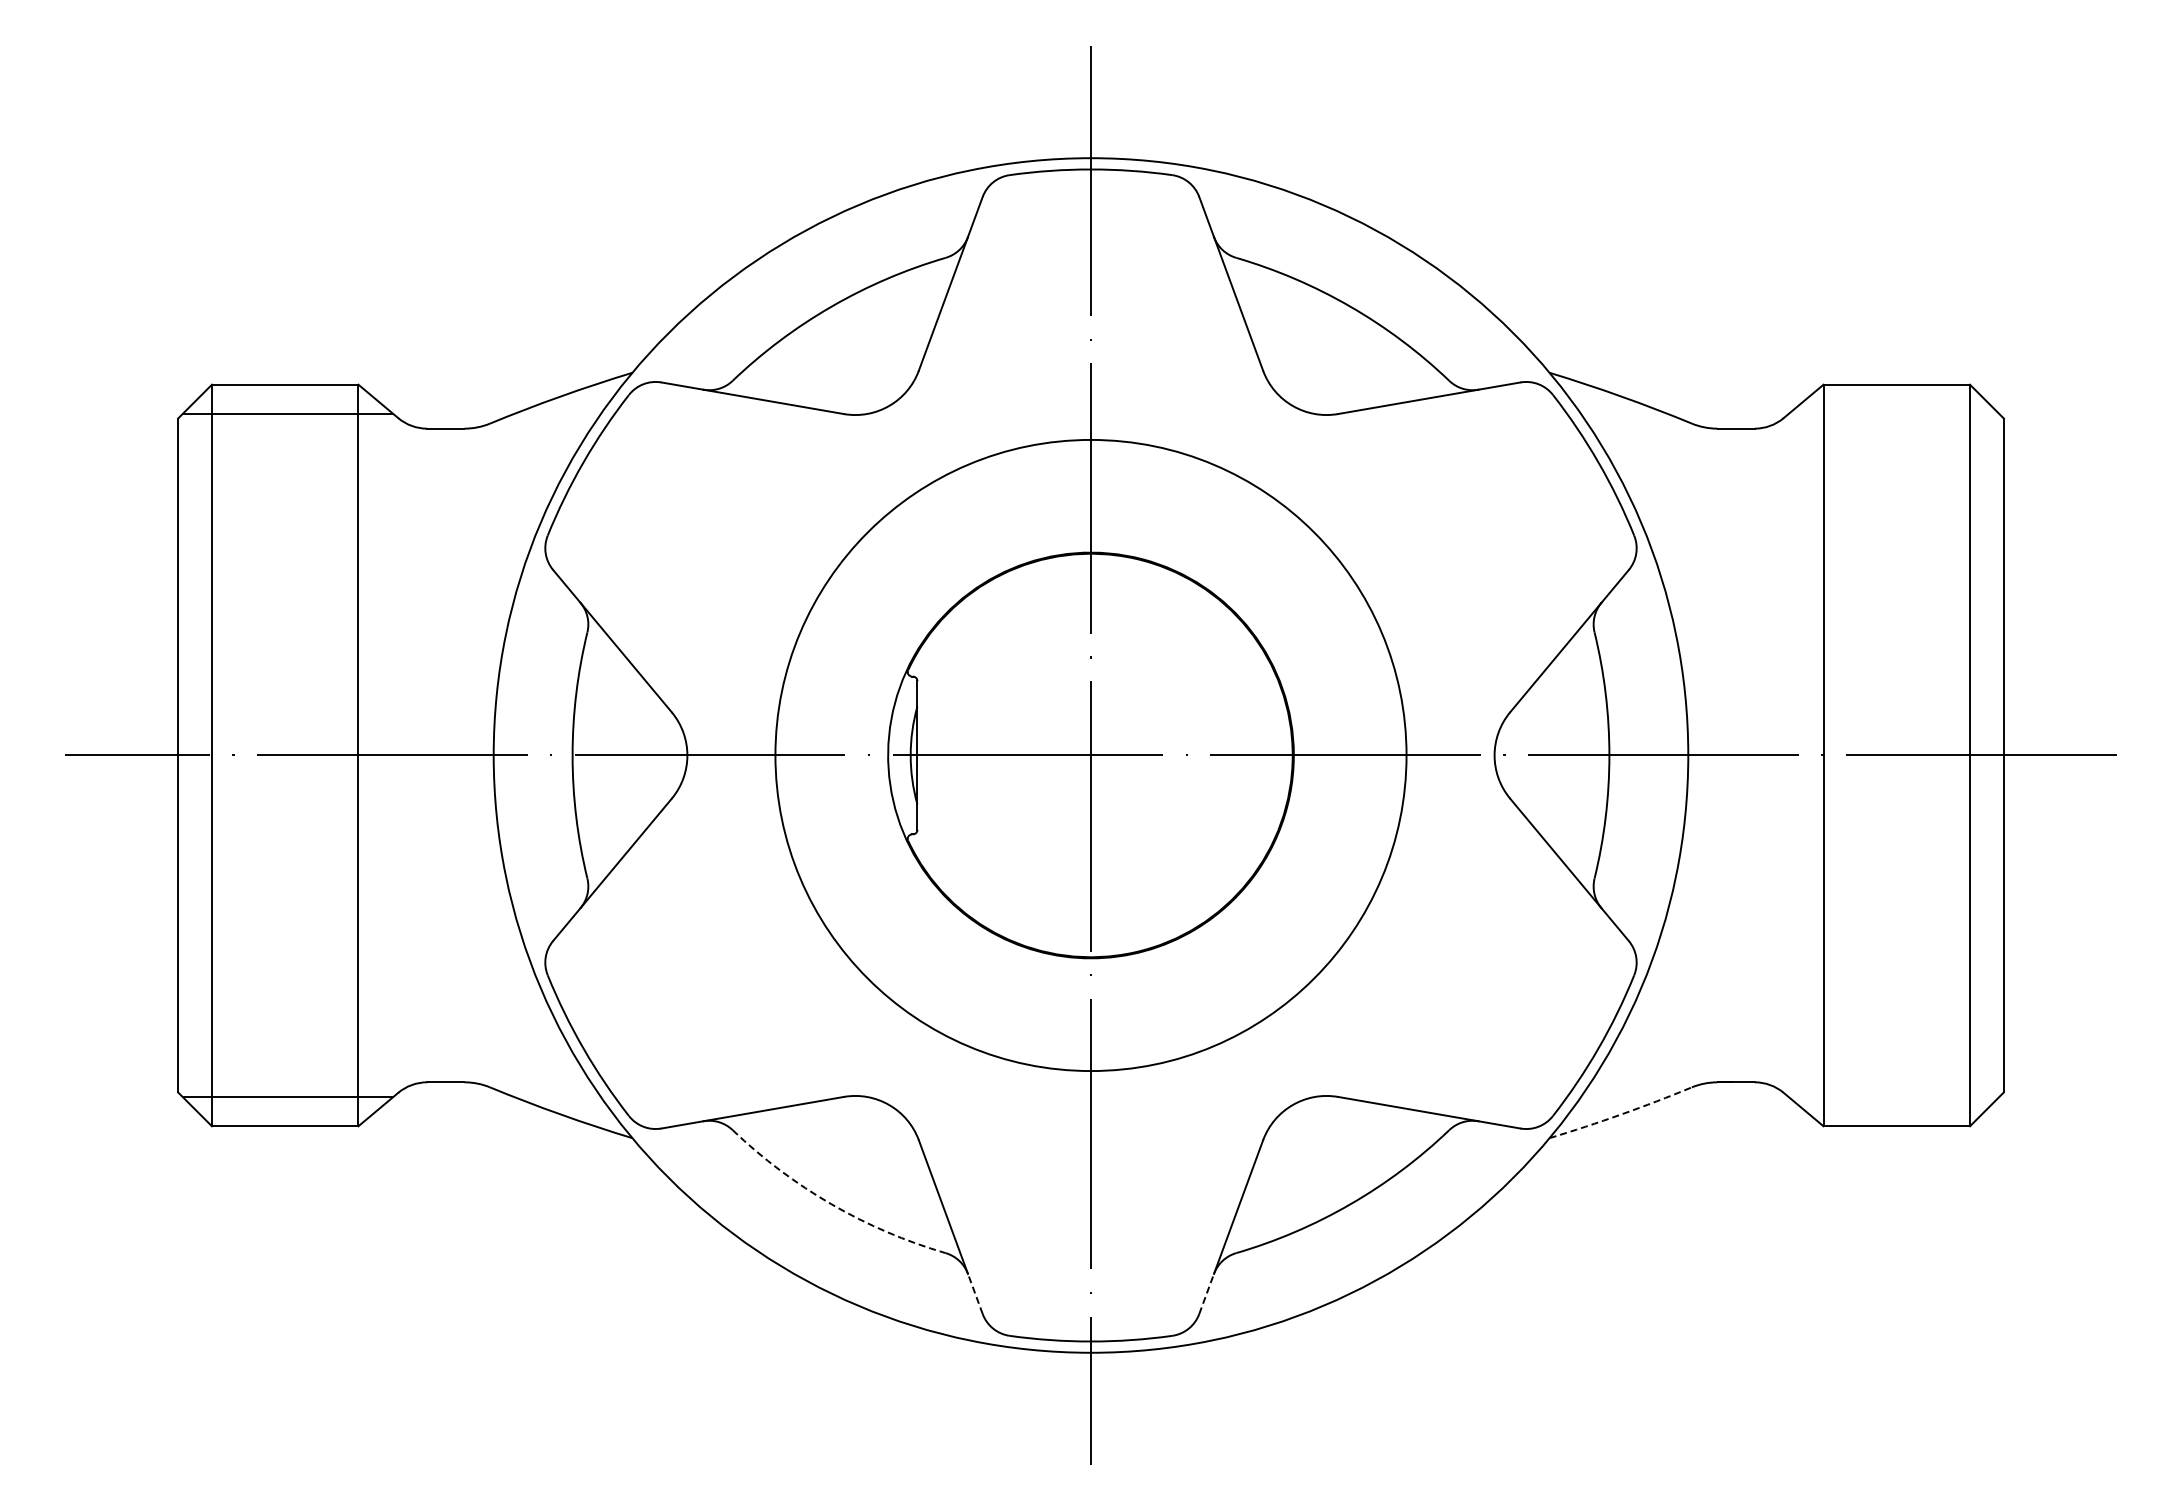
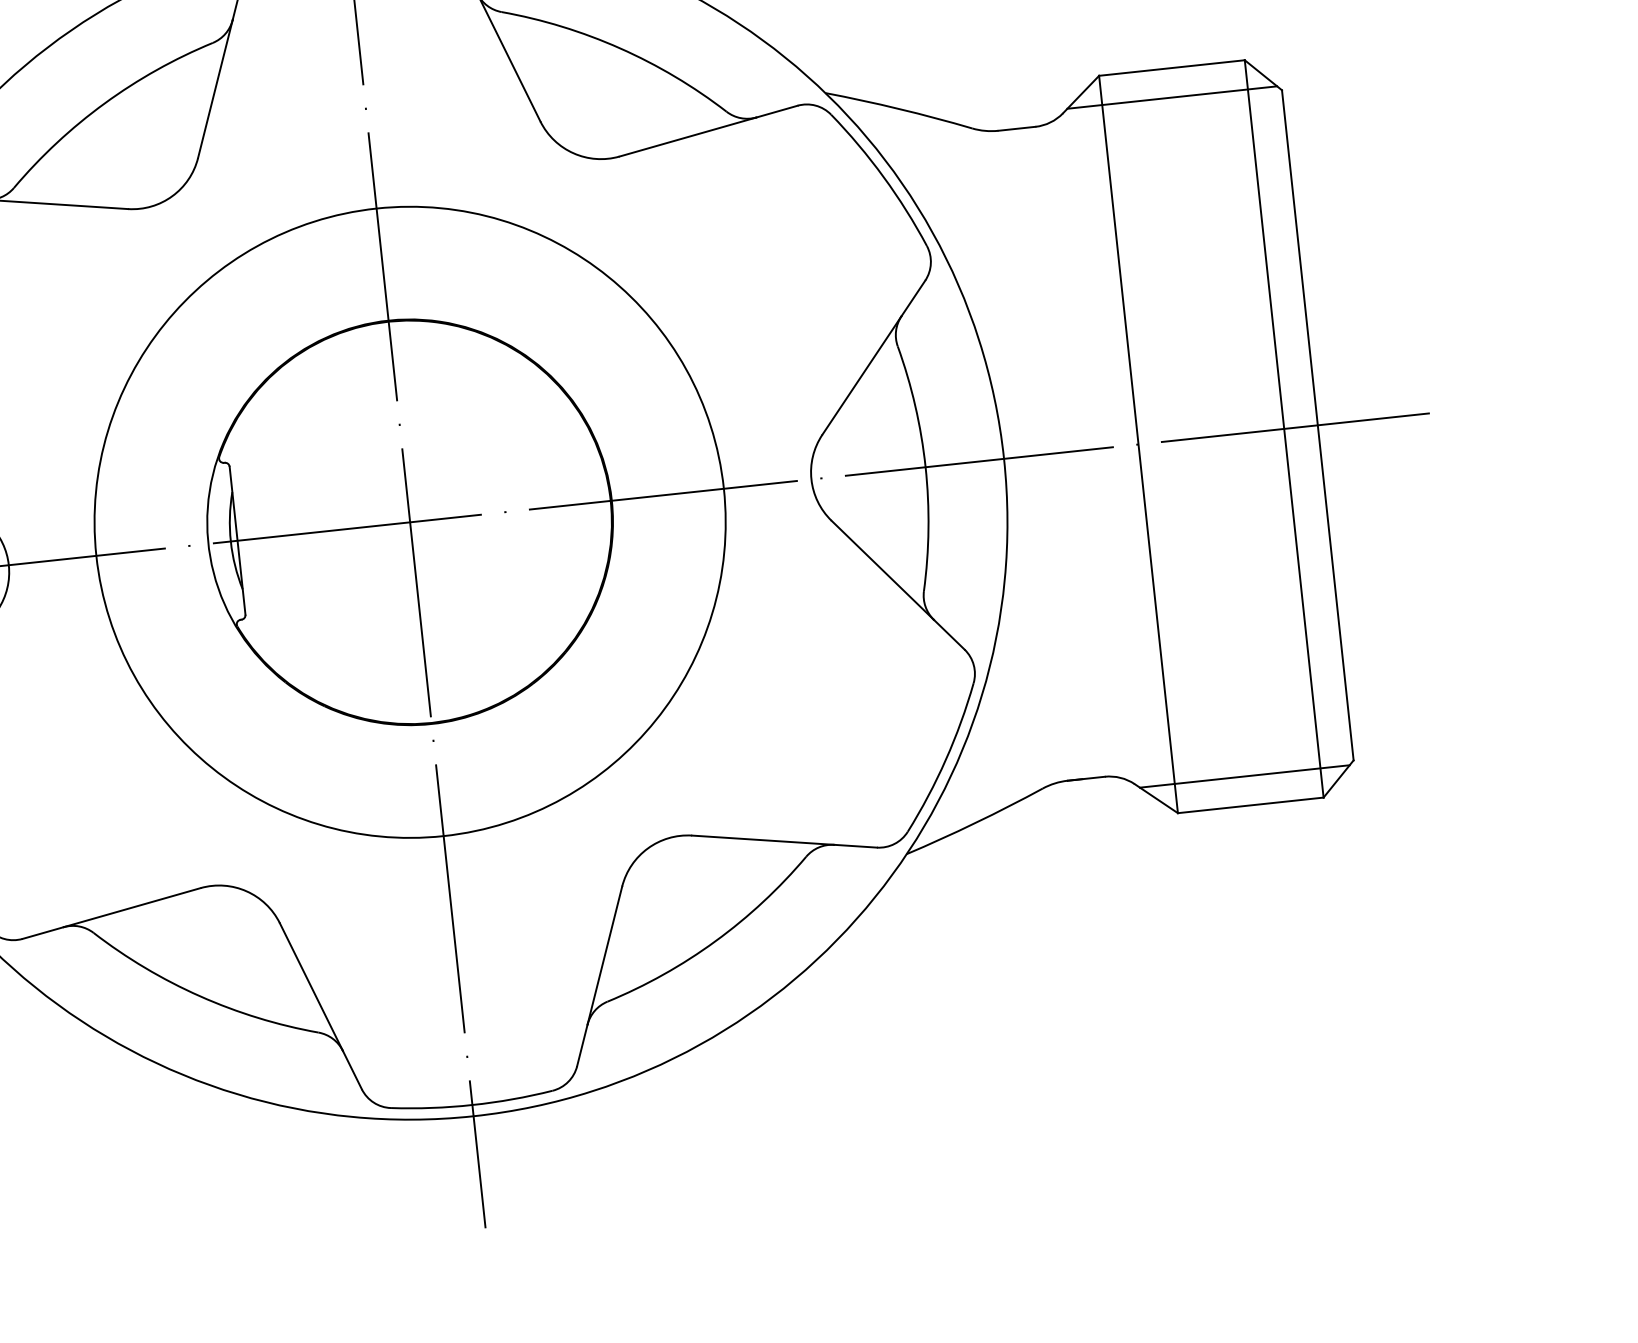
line: (1893, 414) -> (1171, 97), added
line: (1893, 1096) -> (1244, 776), added
arc: (1621, 1114) -> (975, 822), dashed -> solid
arc: (831, 1204) -> (199, 996), dashed -> solid
line: (975, 1293) -> (352, 1069), dashed -> solid
line: (1206, 1293) -> (582, 1045), dashed -> solid

